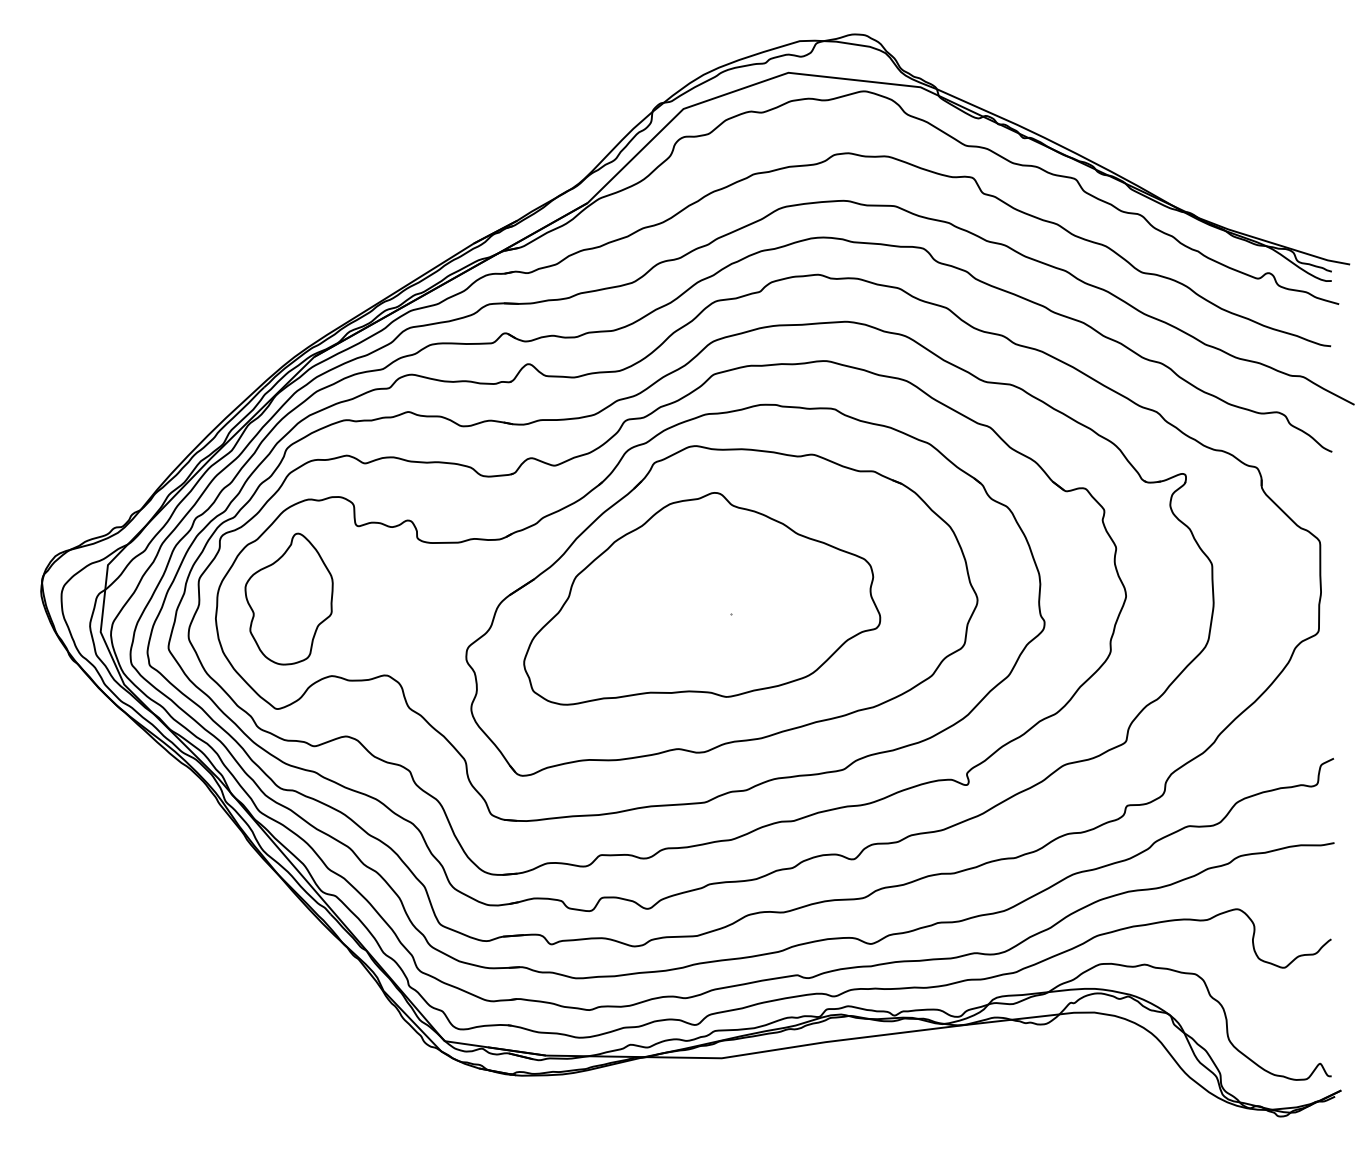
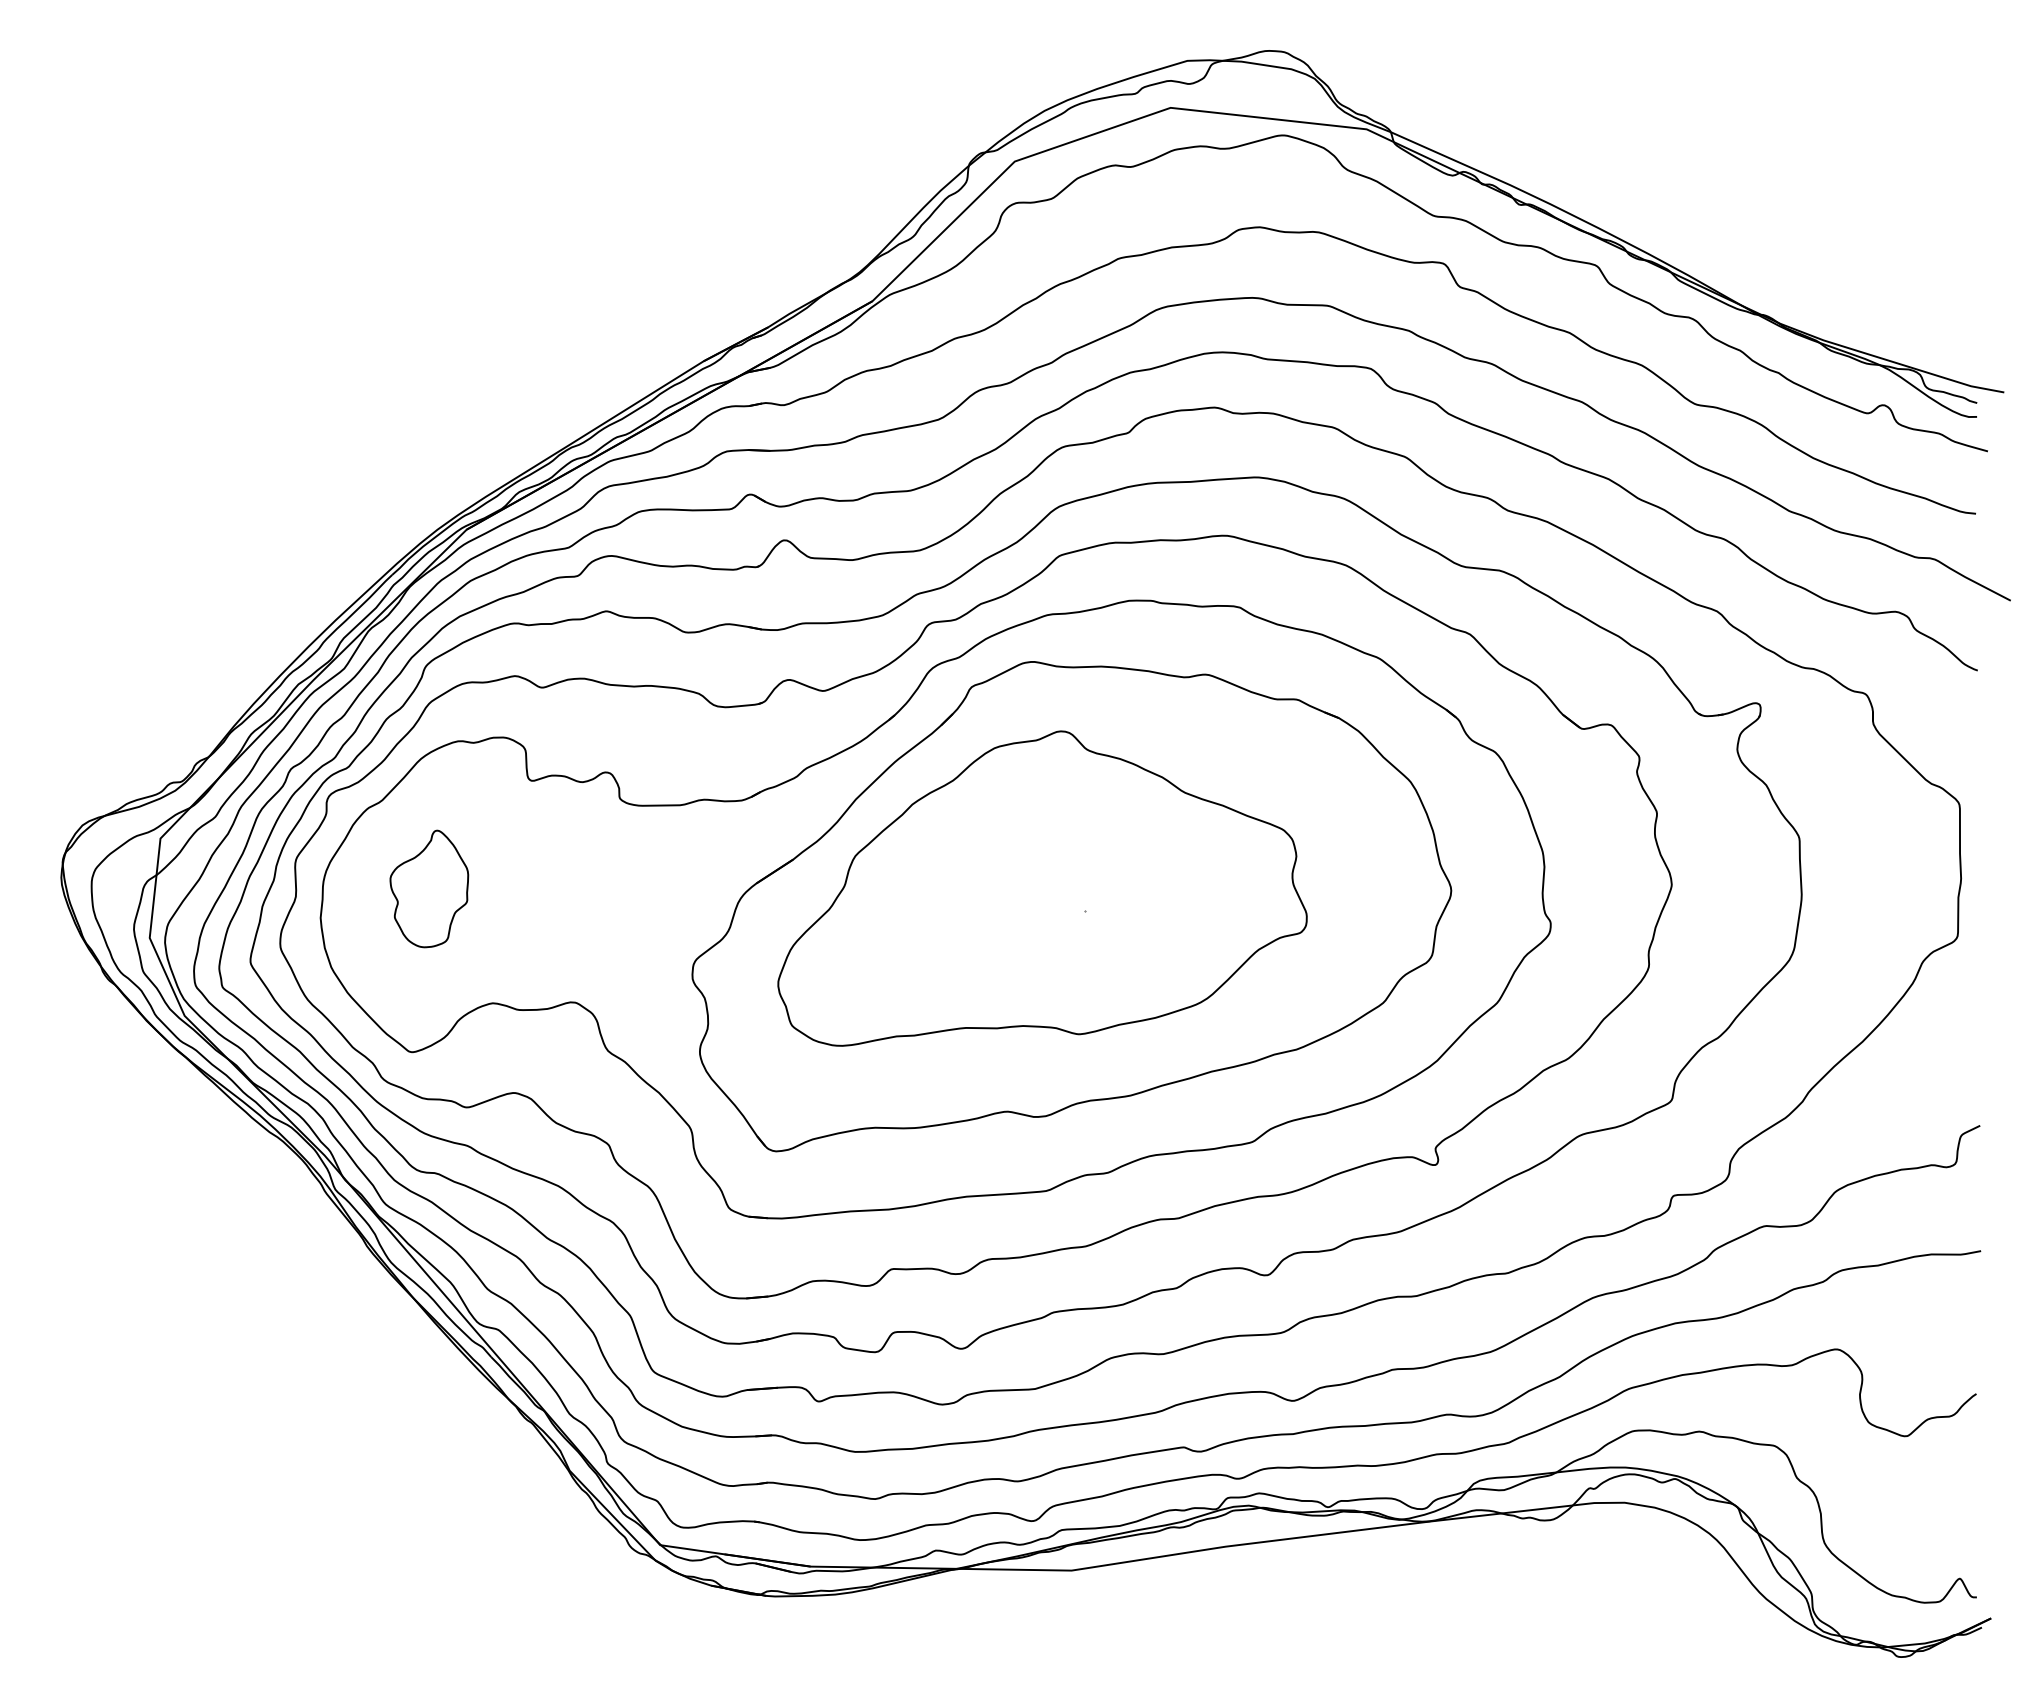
part: (288, 598) -> (428, 888), size x0.6

